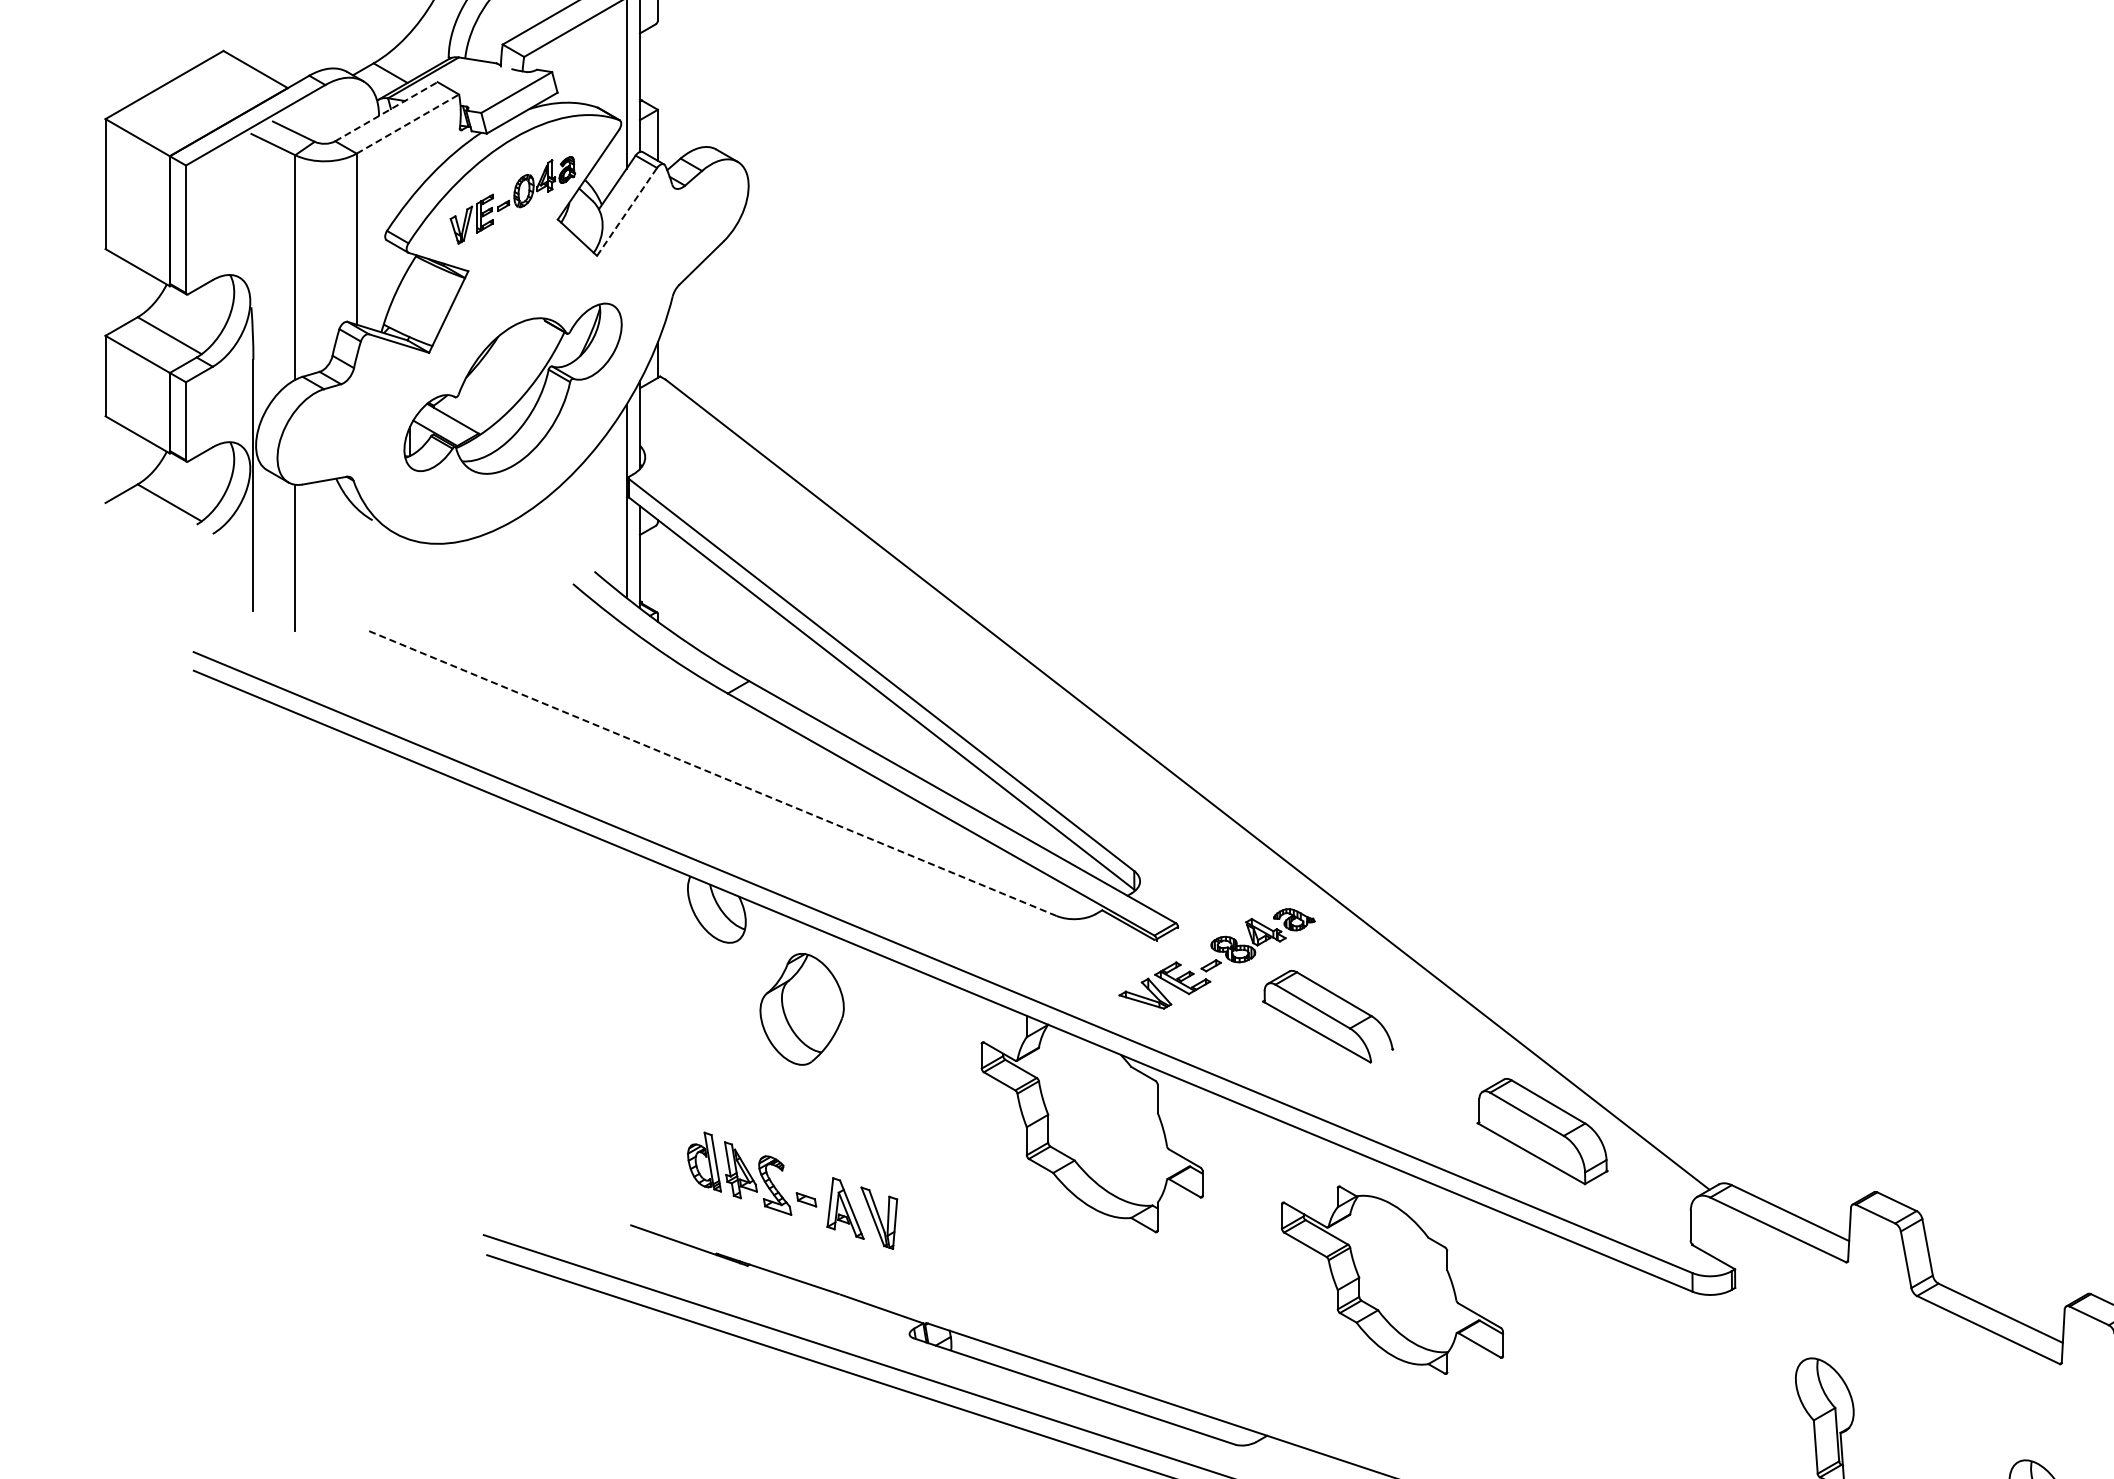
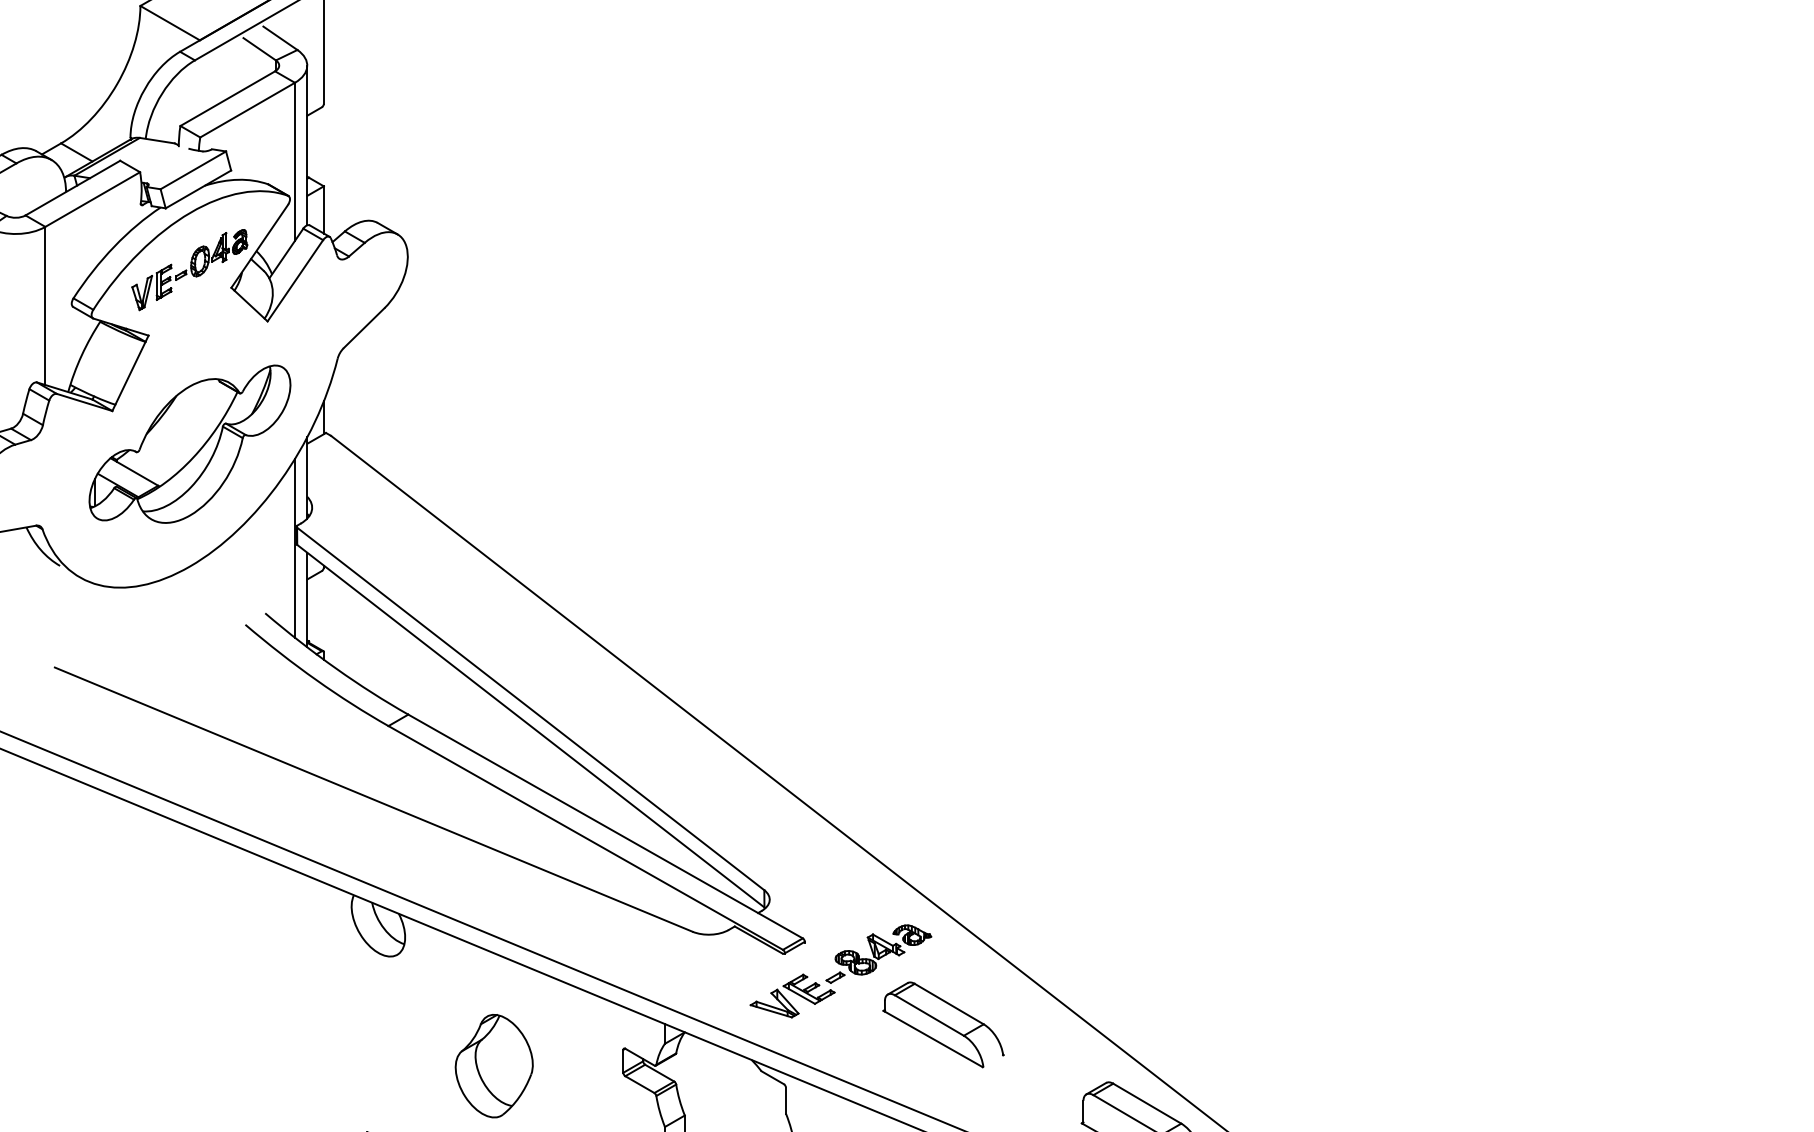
line: (386, 111) -> (72, 187), dashed -> solid
line: (408, 123) -> (93, 198), dashed -> solid
line: (627, 211) -> (295, 280), dashed -> solid
line: (711, 772) -> (373, 799), dashed -> solid
part: (801, 1009) -> (493, 1066), moved

